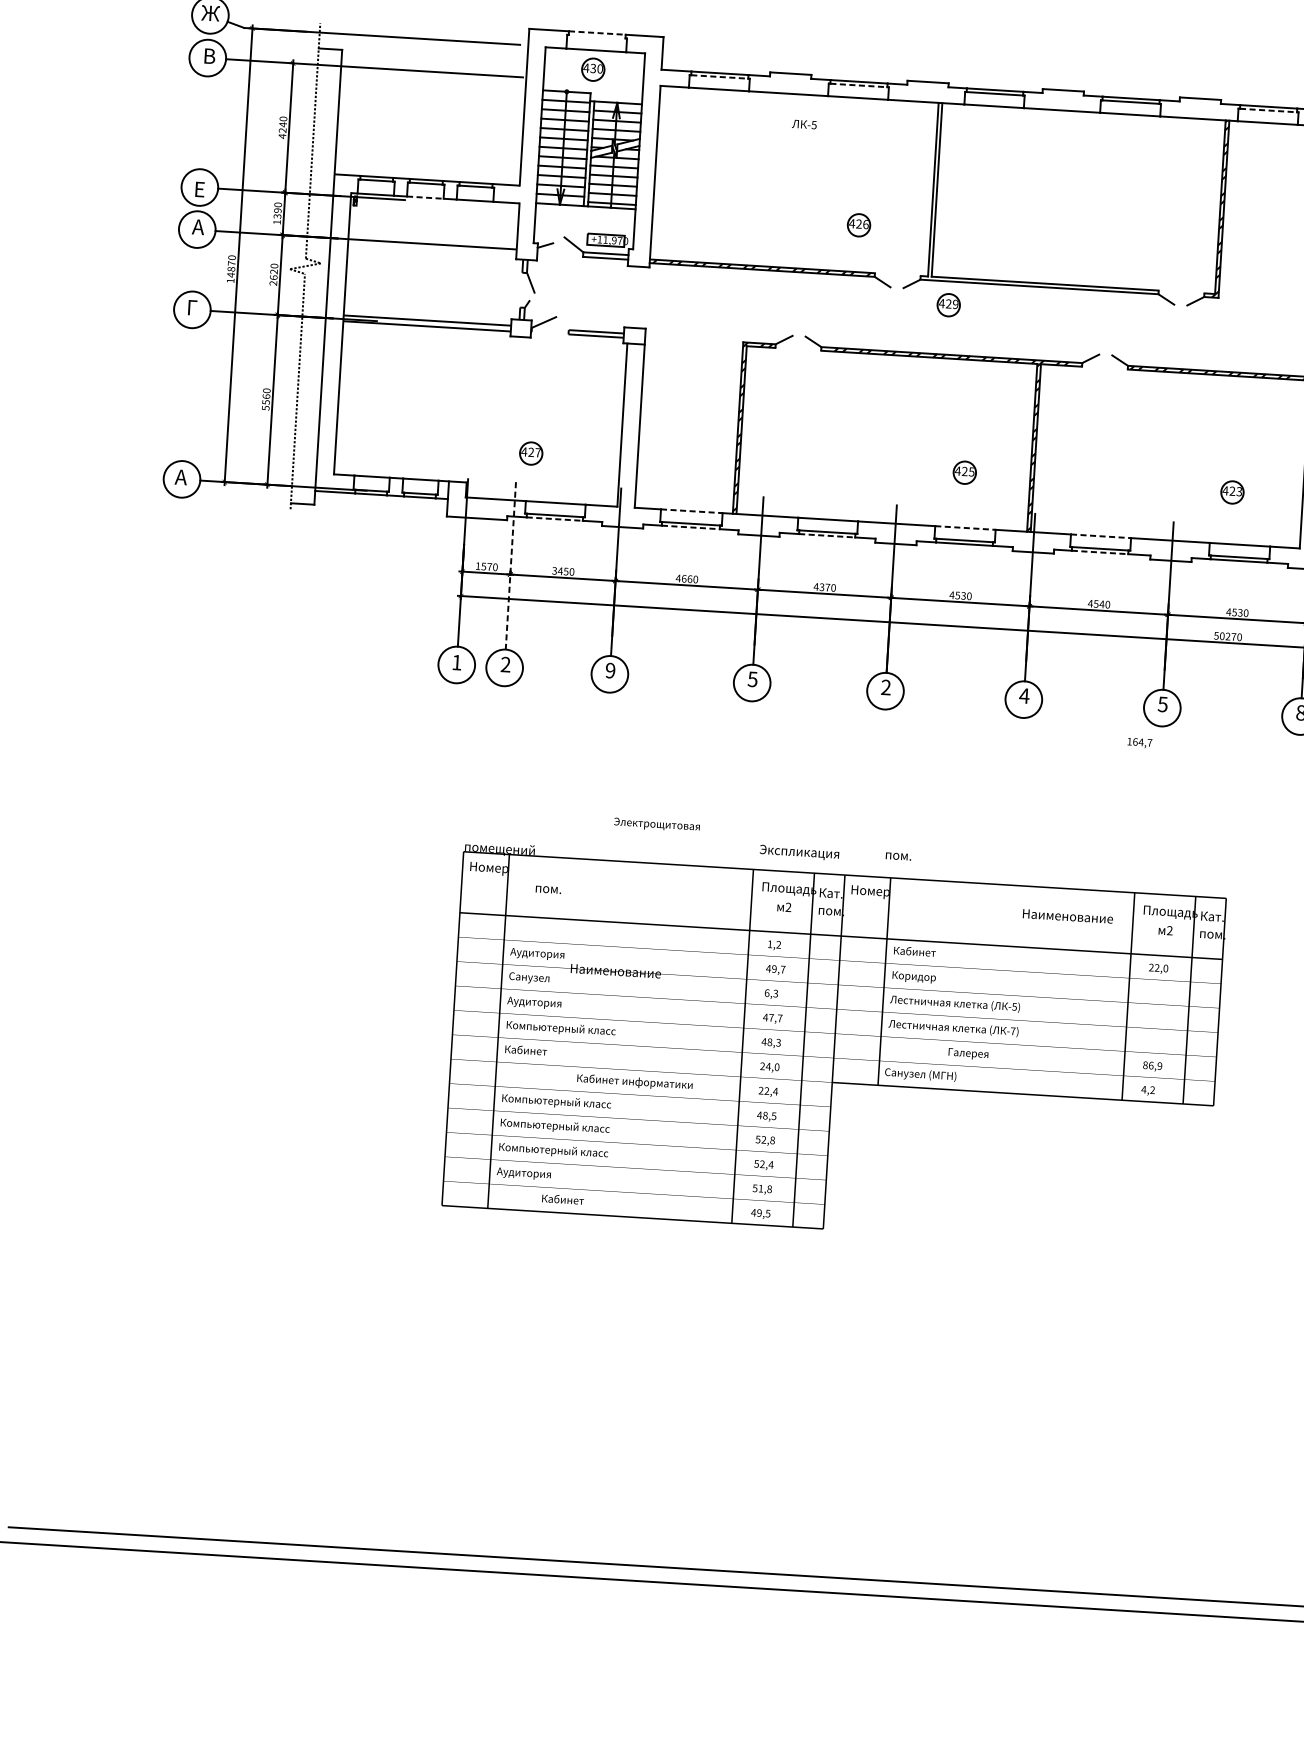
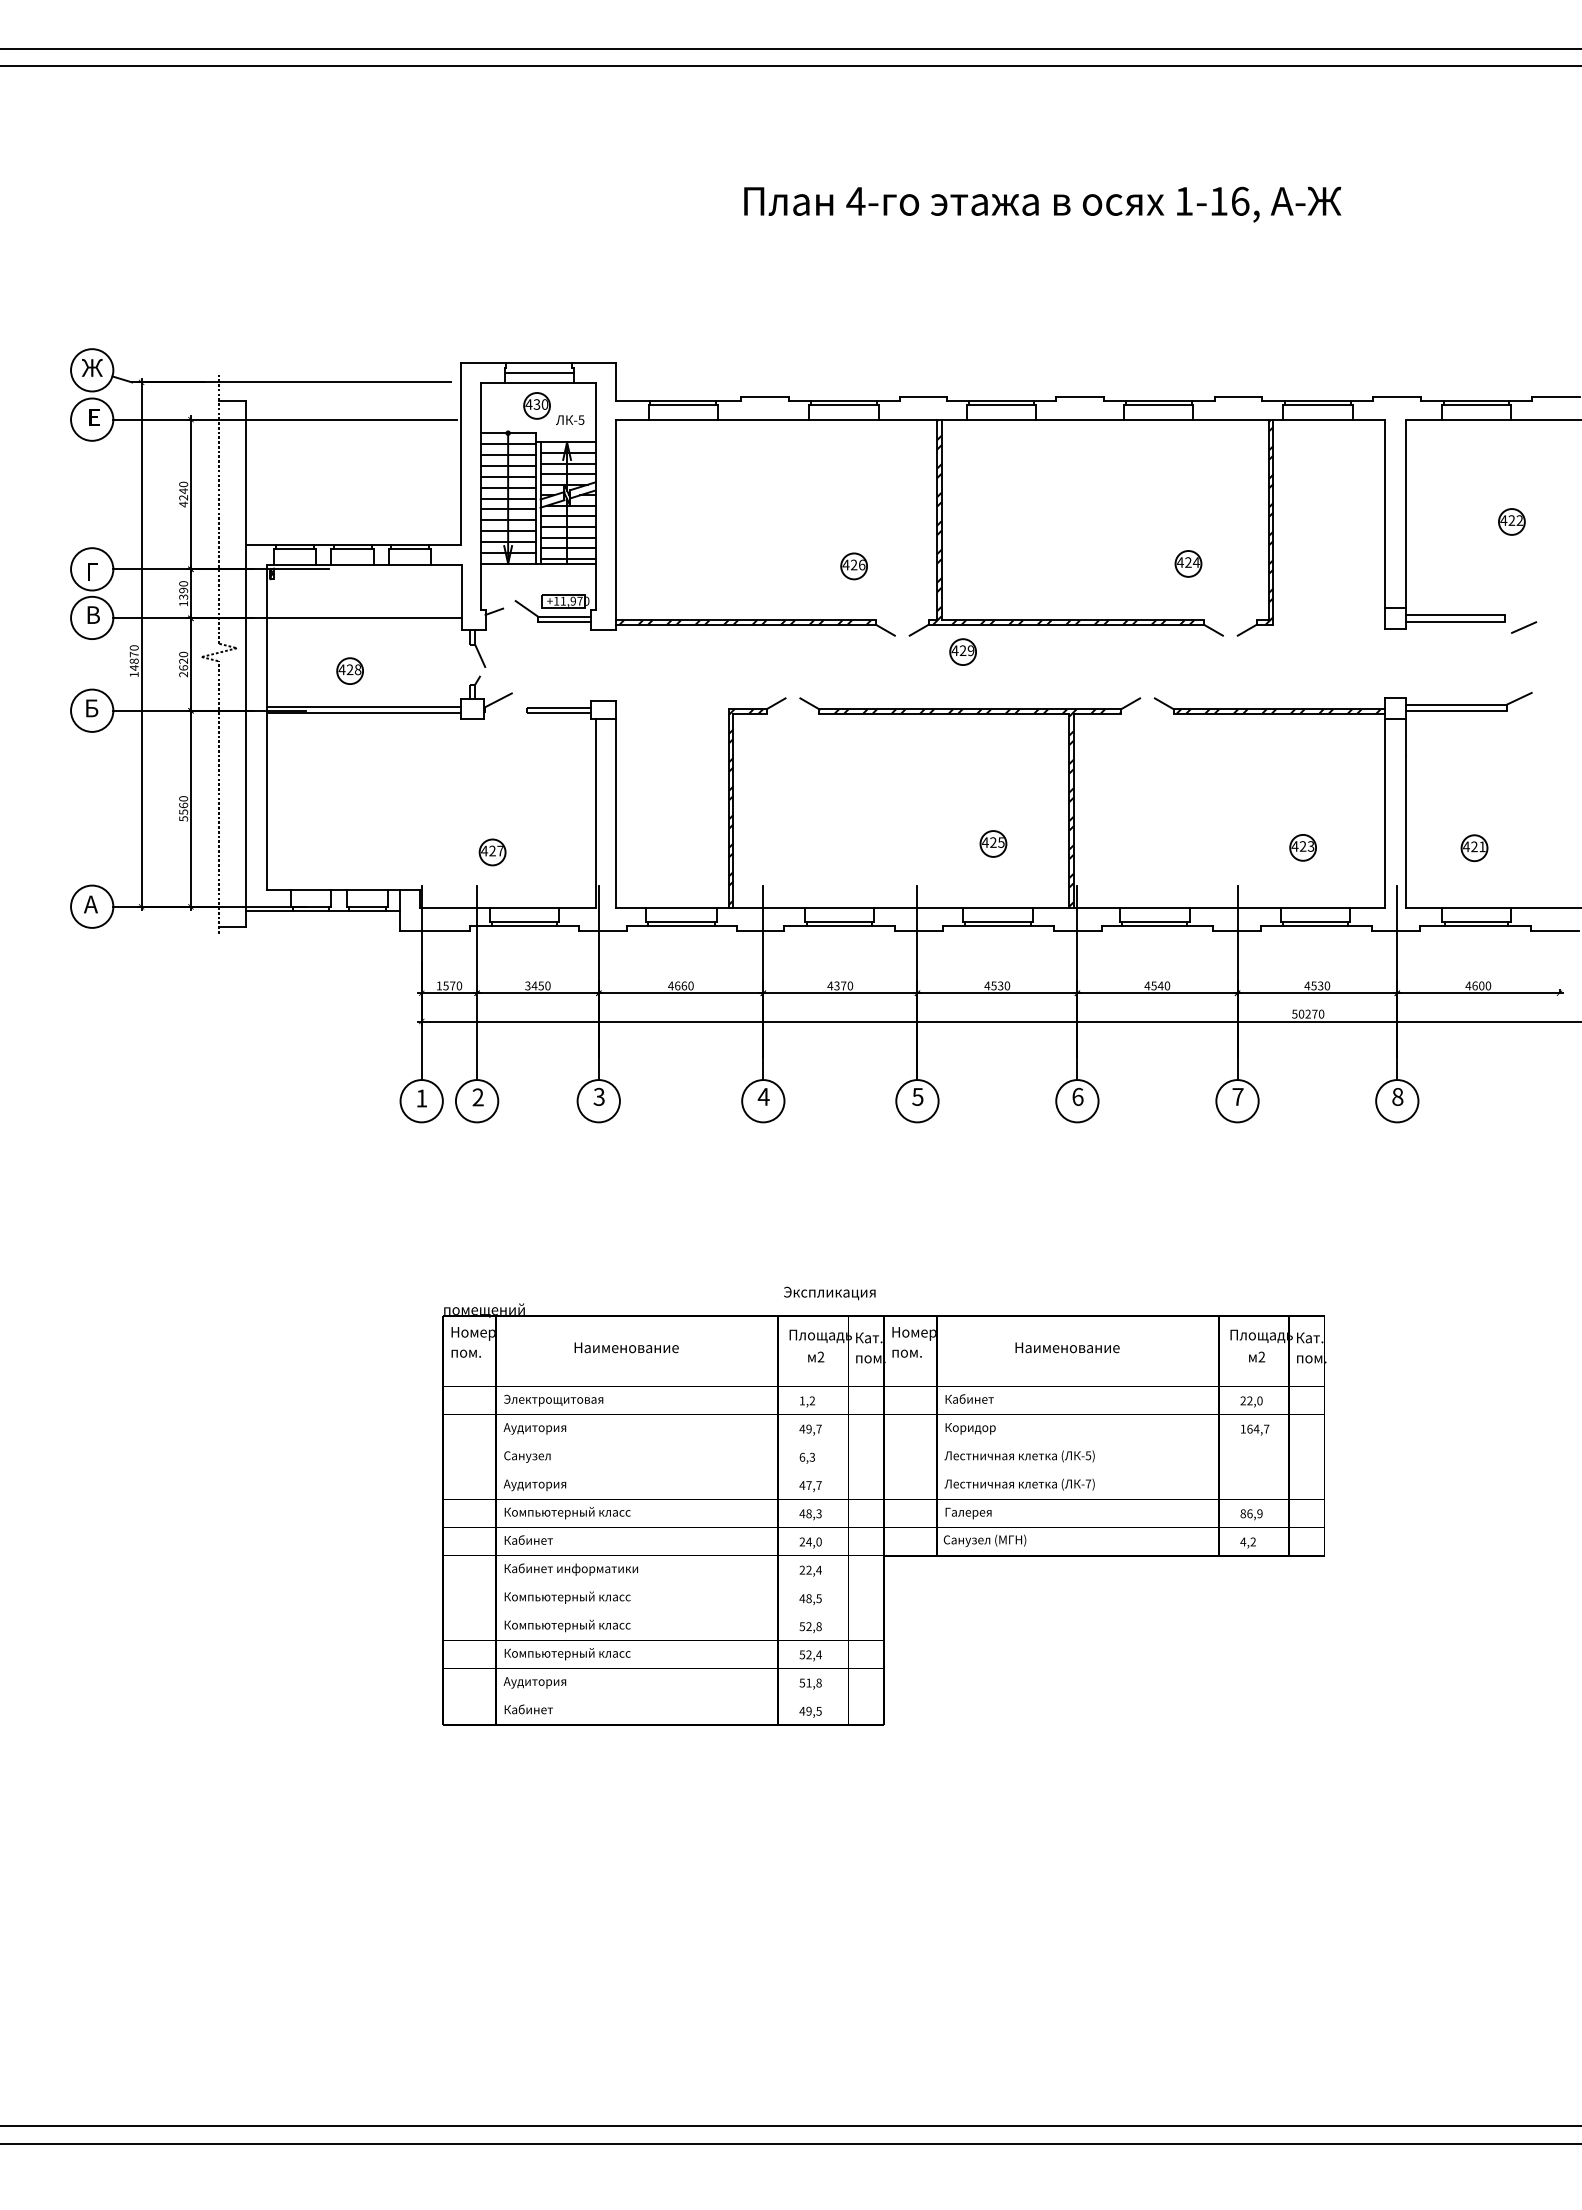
line: (597, 33) -> (539, 363), dashed -> solid
line: (596, 41) -> (538, 373), added
text: (209, 56) -> (94, 417), В -> E
line: (719, 77) -> (683, 405), dashed -> solid
line: (859, 85) -> (844, 405), dashed -> solid
line: (1268, 110) -> (1317, 405), dashed -> solid
text: (804, 123) -> (570, 419), moved
text: (200, 189) -> (92, 571), E -> Г
hatch: (1042, 197) -> (1063, 521), added
line: (426, 198) -> (353, 565), dashed -> solid
text: (198, 226) -> (93, 614), А -> В
part: (1148, 240) -> (1188, 563), added
part: (417, 288) -> (349, 670), added
text: (192, 307) -> (92, 708), Г -> Б
line: (691, 511) -> (681, 907), dashed -> solid
line: (554, 519) -> (524, 926), dashed -> solid
line: (690, 527) -> (681, 926), dashed -> solid
line: (965, 527) -> (998, 907), dashed -> solid
line: (827, 535) -> (839, 926), dashed -> solid
line: (1100, 536) -> (1154, 907), dashed -> solid
line: (1099, 552) -> (1154, 926), dashed -> solid
line: (511, 566) -> (477, 983), dashed -> solid
text: (609, 670) -> (598, 1096), 9 -> 3
text: (752, 678) -> (763, 1096), 5 -> 4
text: (885, 687) -> (917, 1096), 2 -> 5
text: (1024, 695) -> (1077, 1096), 4 -> 6
text: (1162, 704) -> (1237, 1096), 5 -> 7
text: (1140, 742) -> (1255, 1429), moved
text: (656, 825) -> (553, 1400), moved
text: (898, 856) -> (906, 1353), moved
text: (547, 889) -> (465, 1353), moved
text: (1067, 916) -> (1067, 1347), moved
text: (615, 970) -> (626, 1347), moved
text: (968, 1054) -> (968, 1513), moved
text: (634, 1082) -> (570, 1569), moved
text: (562, 1199) -> (528, 1709), moved

